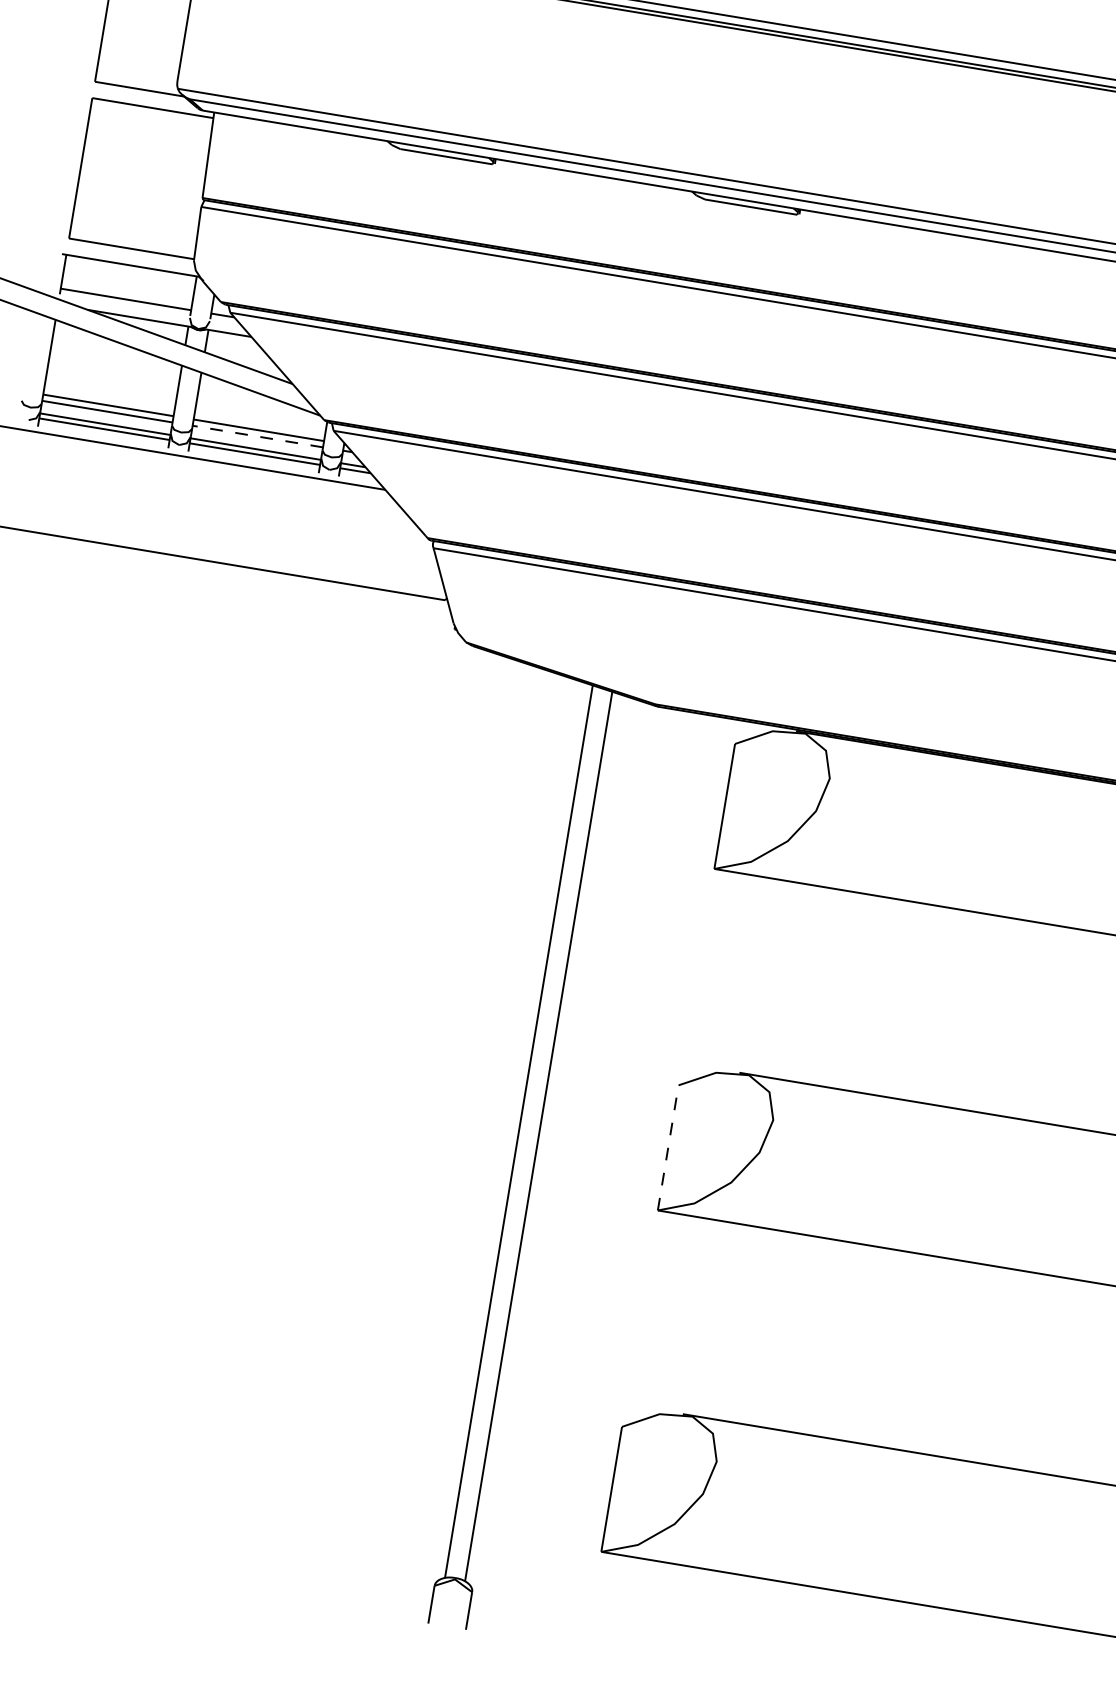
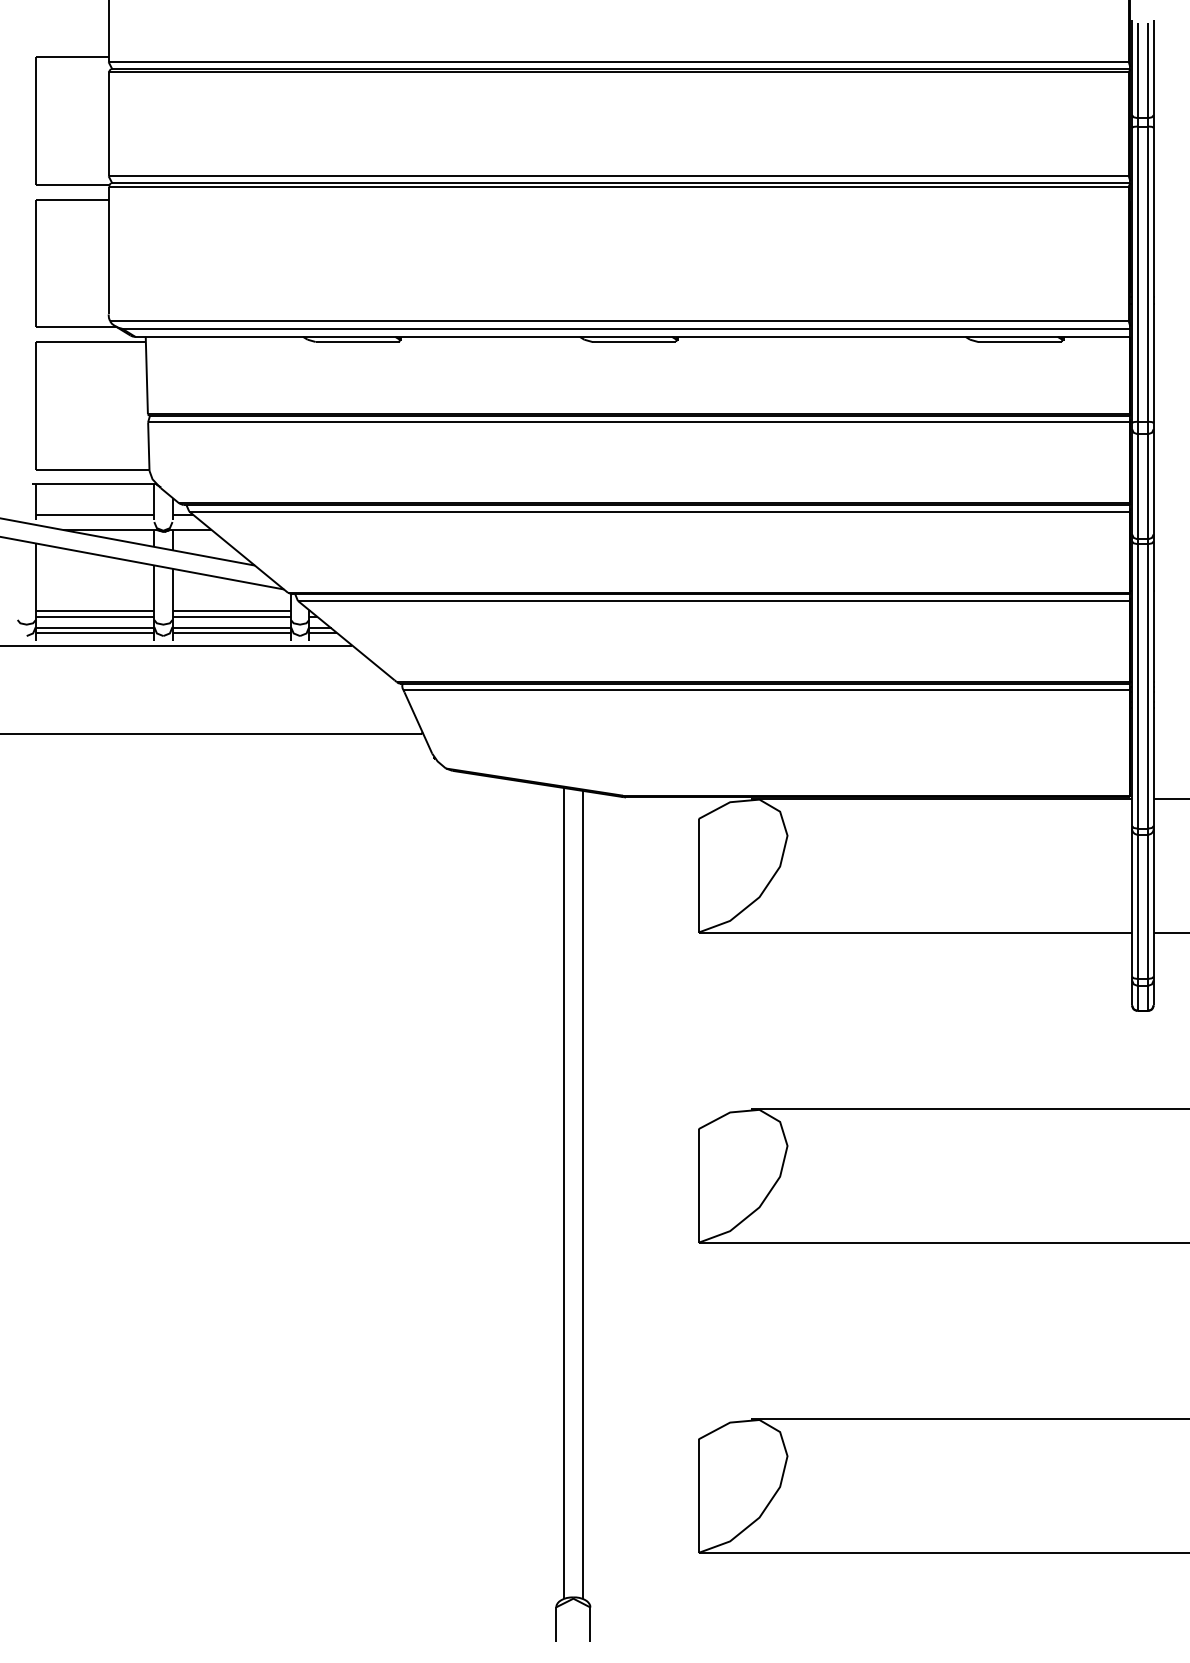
line: (257, 437) -> (231, 617), dashed -> solid
line: (668, 1147) -> (698, 1185), dashed -> solid

